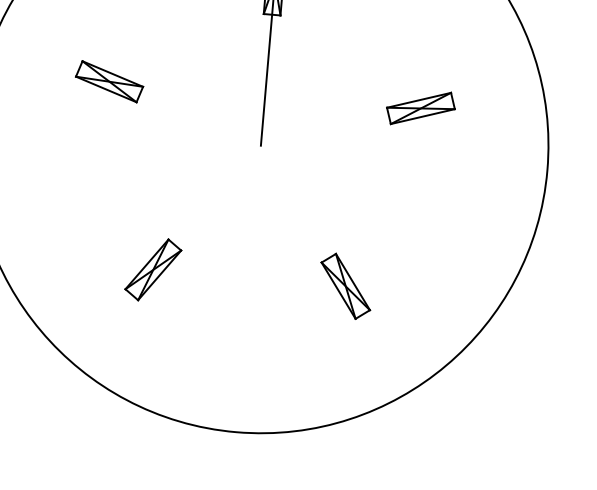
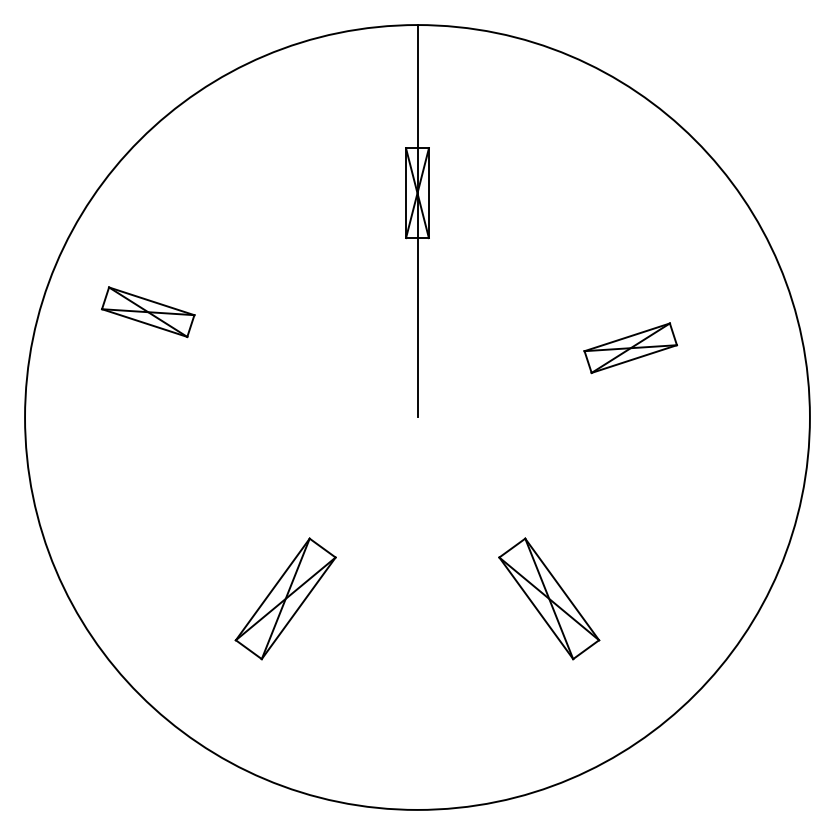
part: (109, 82) -> (148, 312), moved
part: (153, 269) -> (285, 598), size x1.4
part: (345, 286) -> (549, 598), size x1.4

